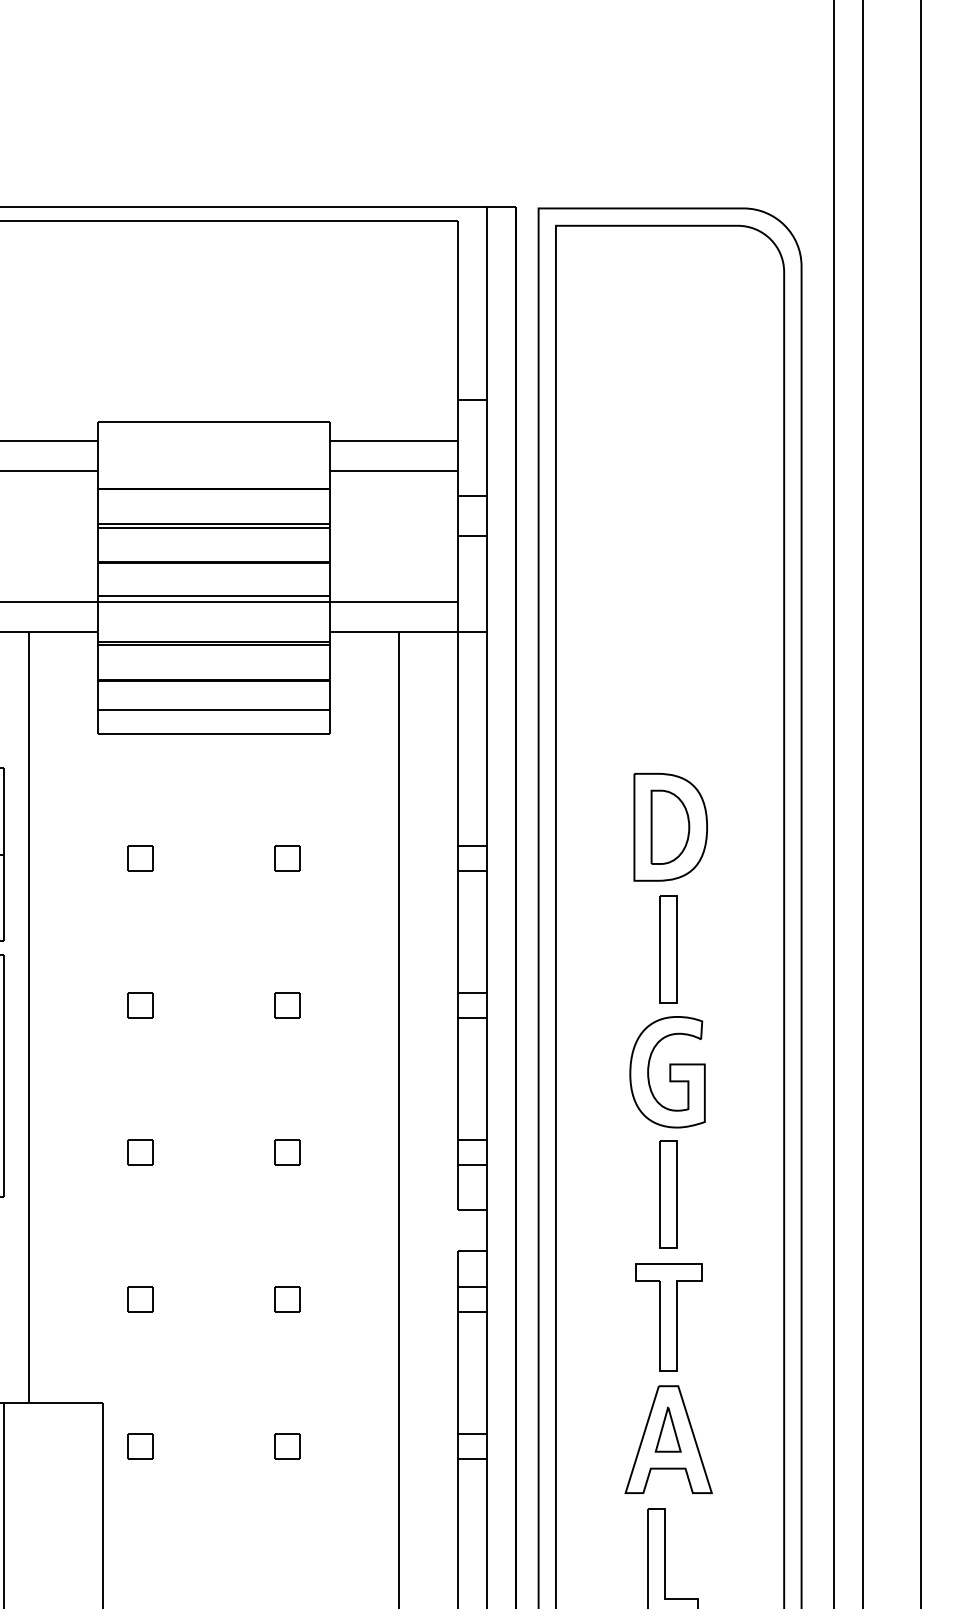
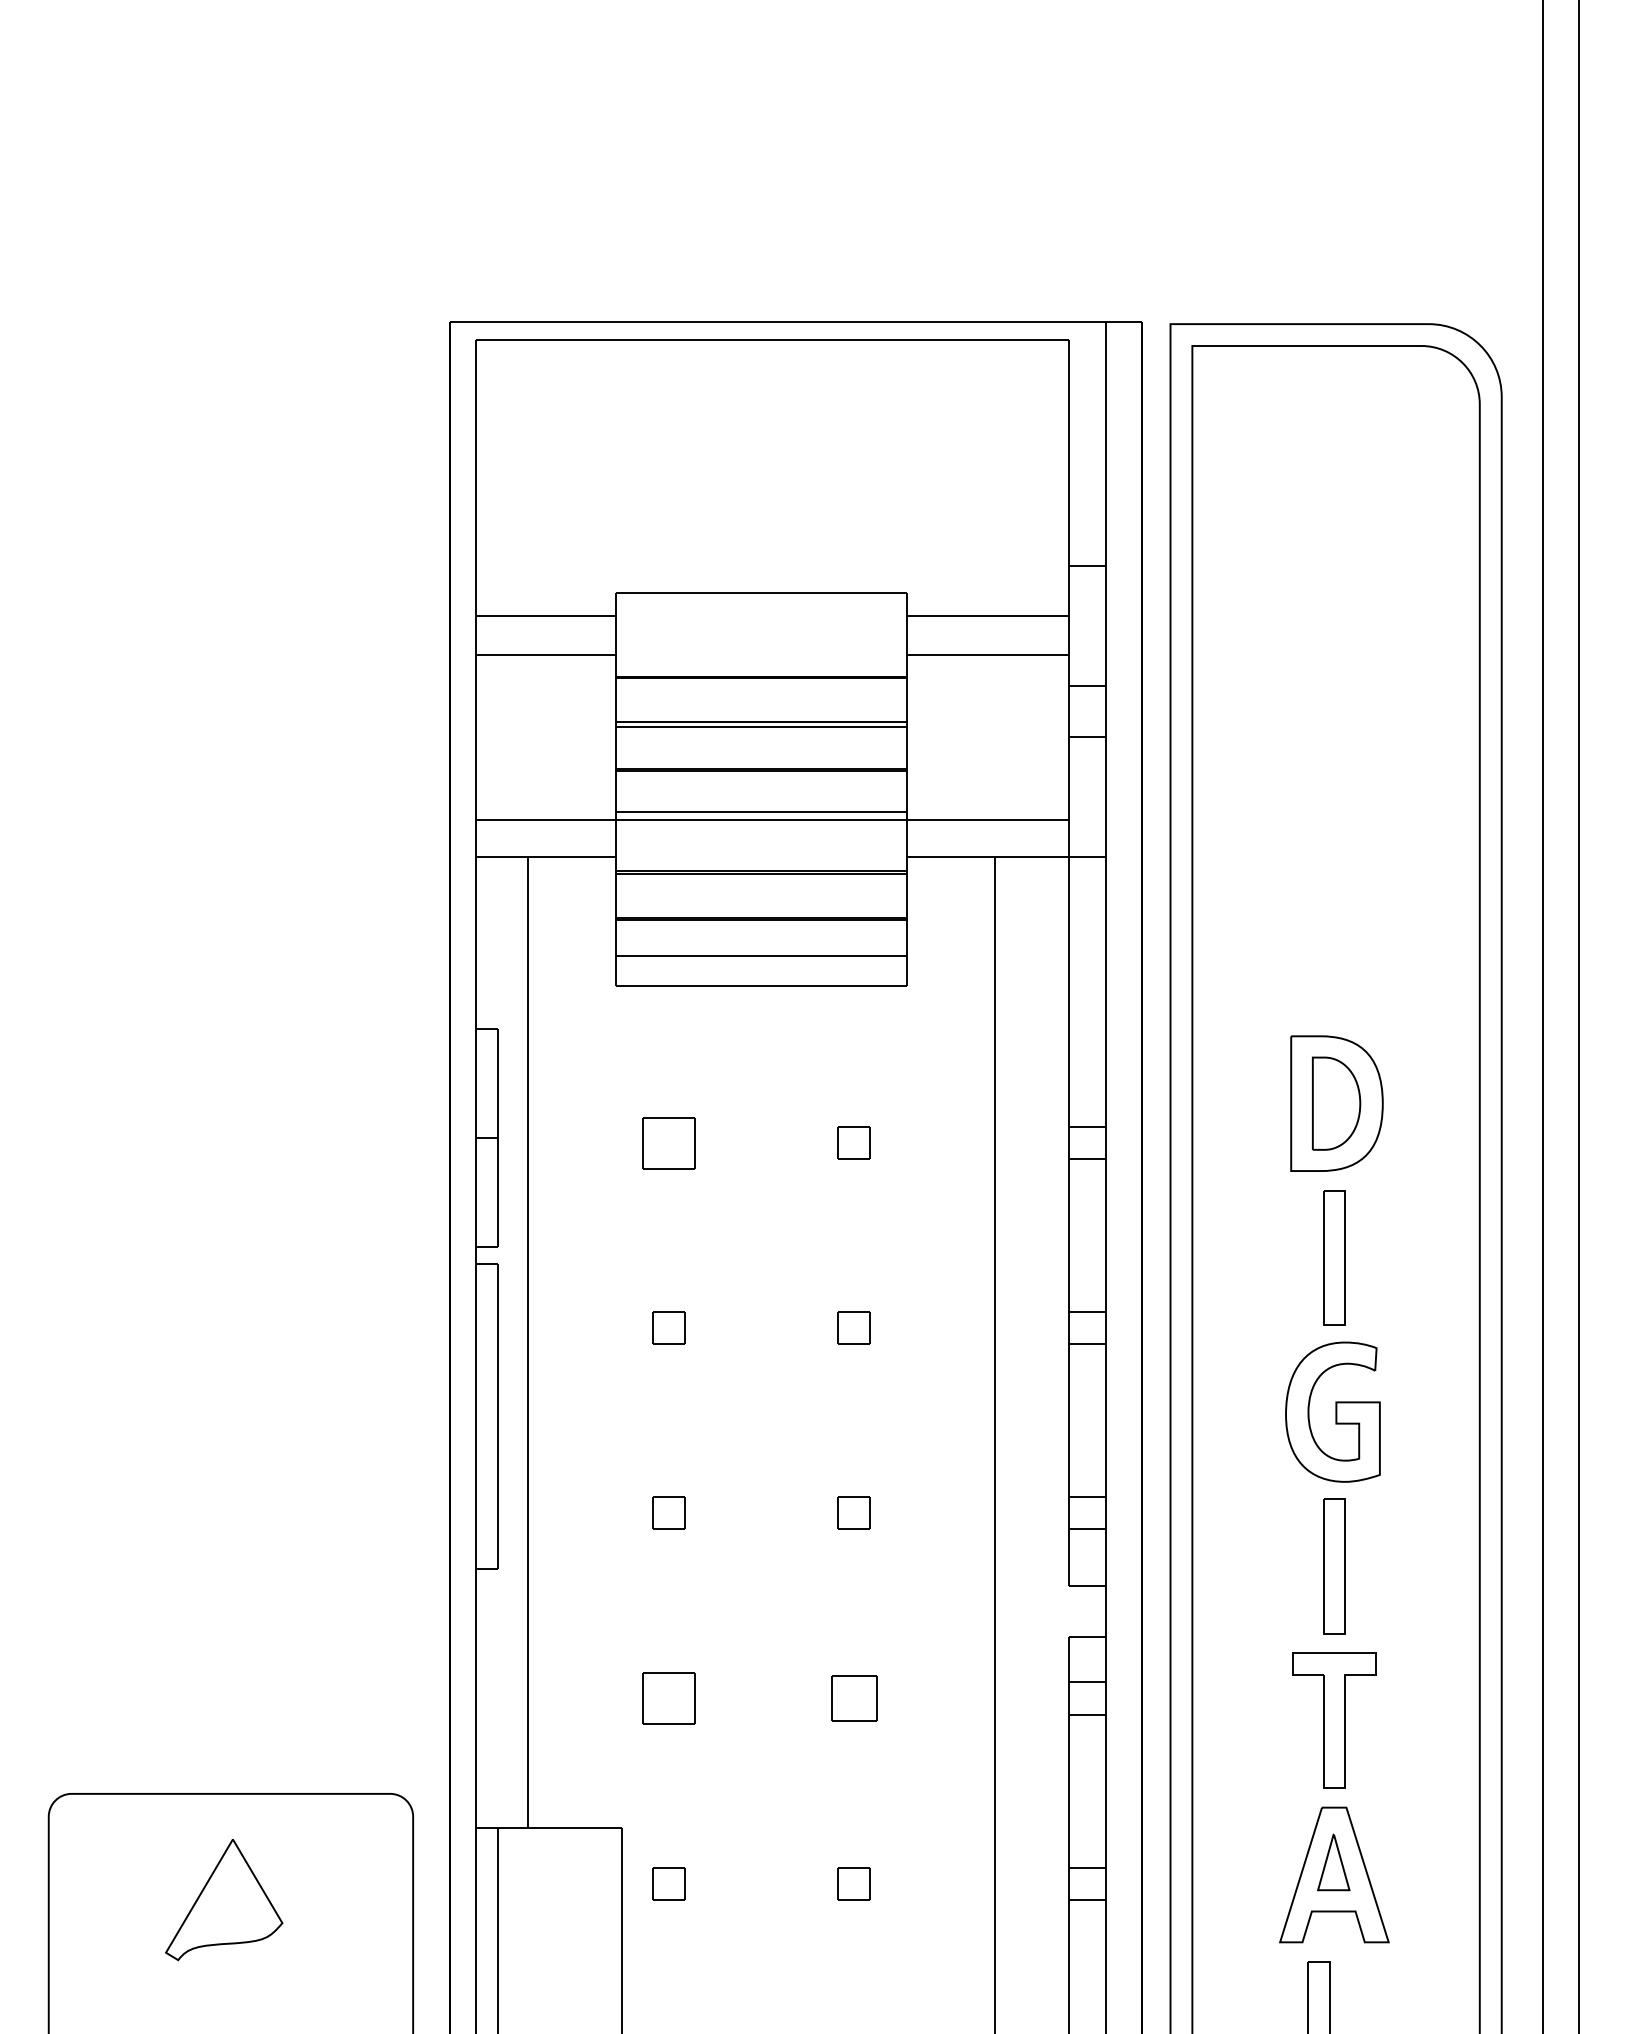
part: (140, 858) -> (668, 1142), size x1.6
part: (140, 1299) -> (668, 1698), size x1.6
part: (286, 1299) -> (853, 1698), size x1.4

